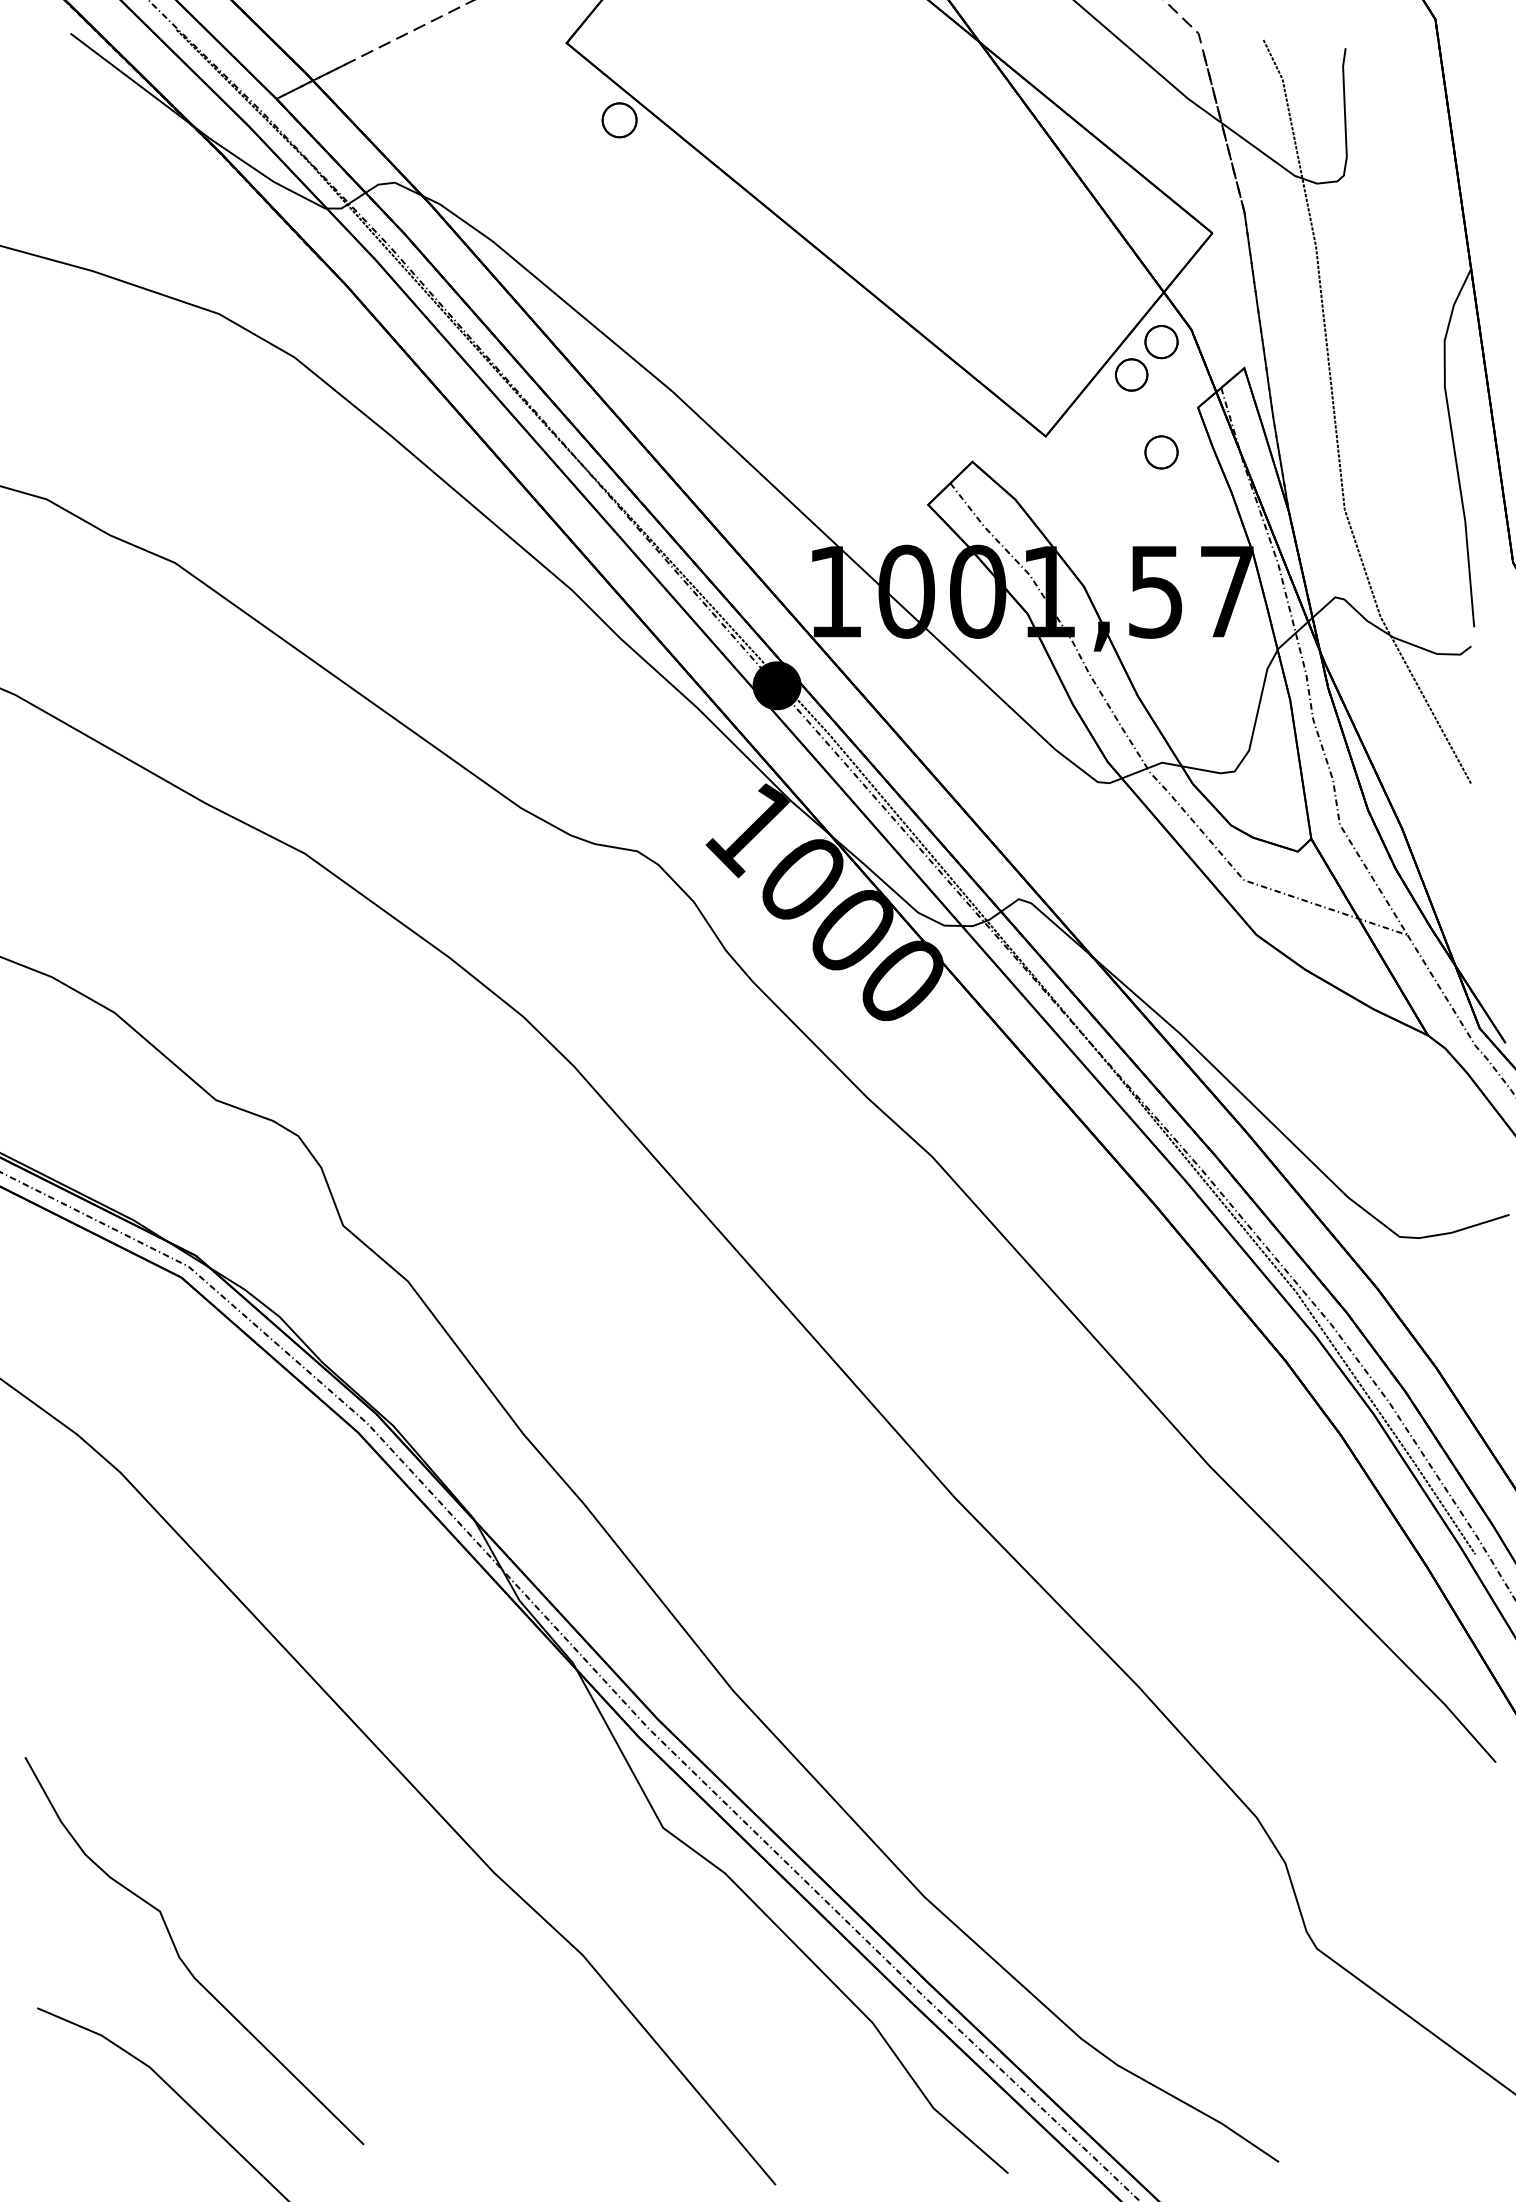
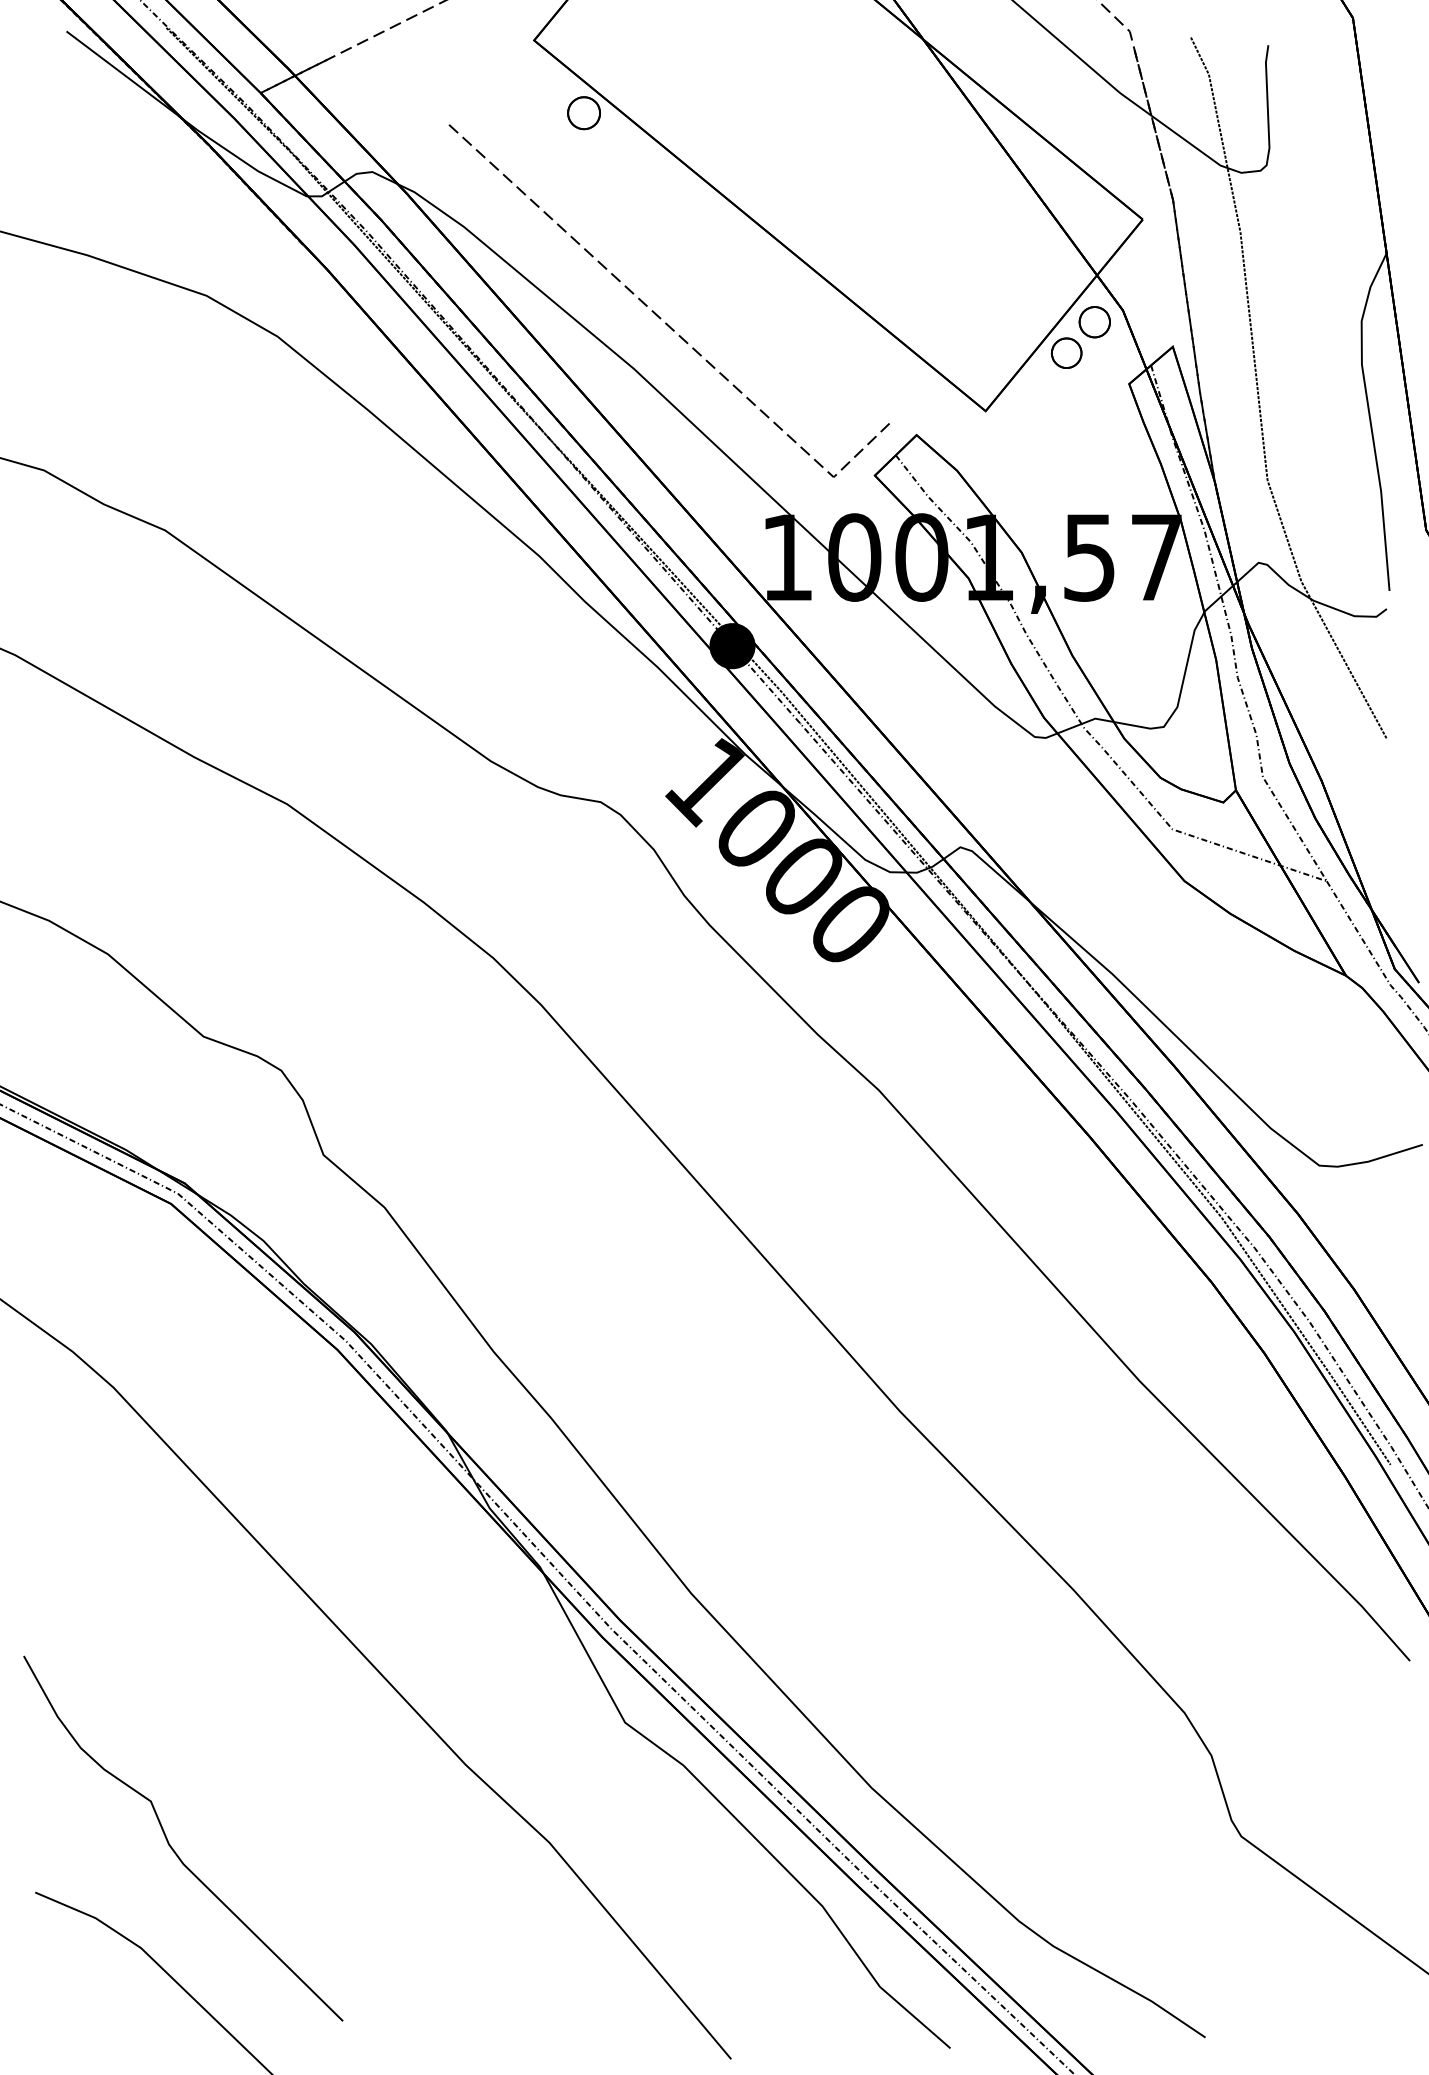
line: (695, 331) -> (655, 312), added
part: (1161, 452) -> (1094, 426), removed

